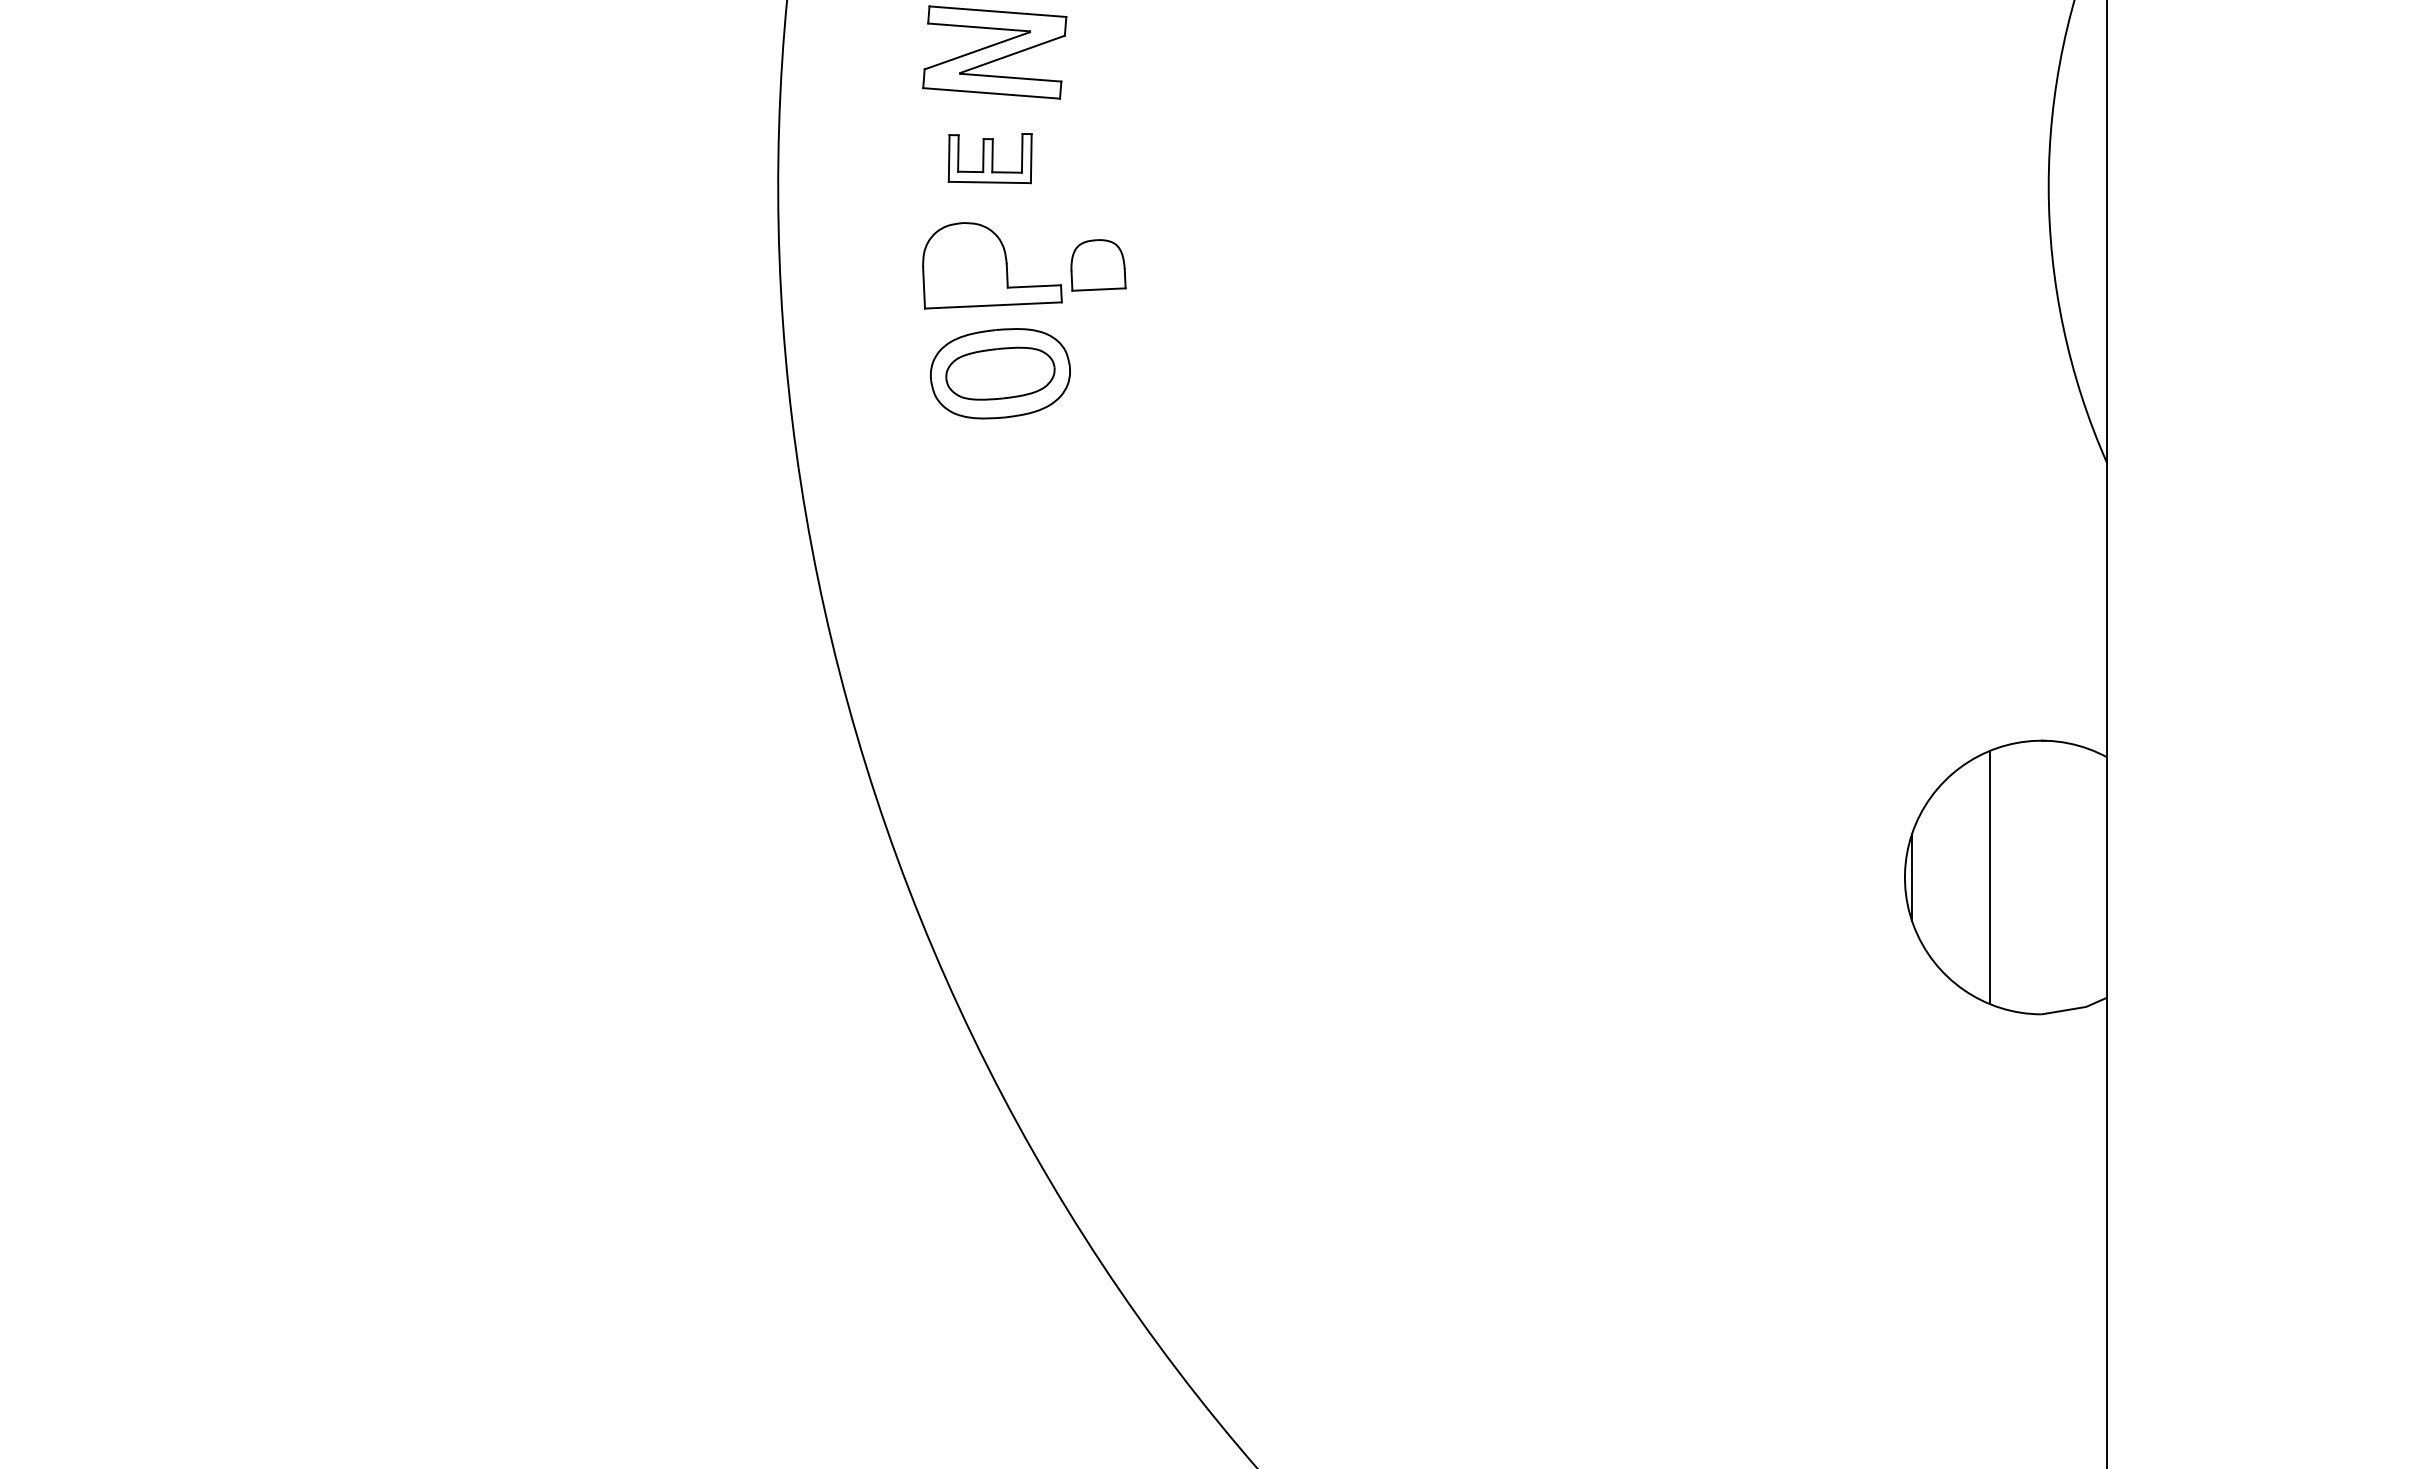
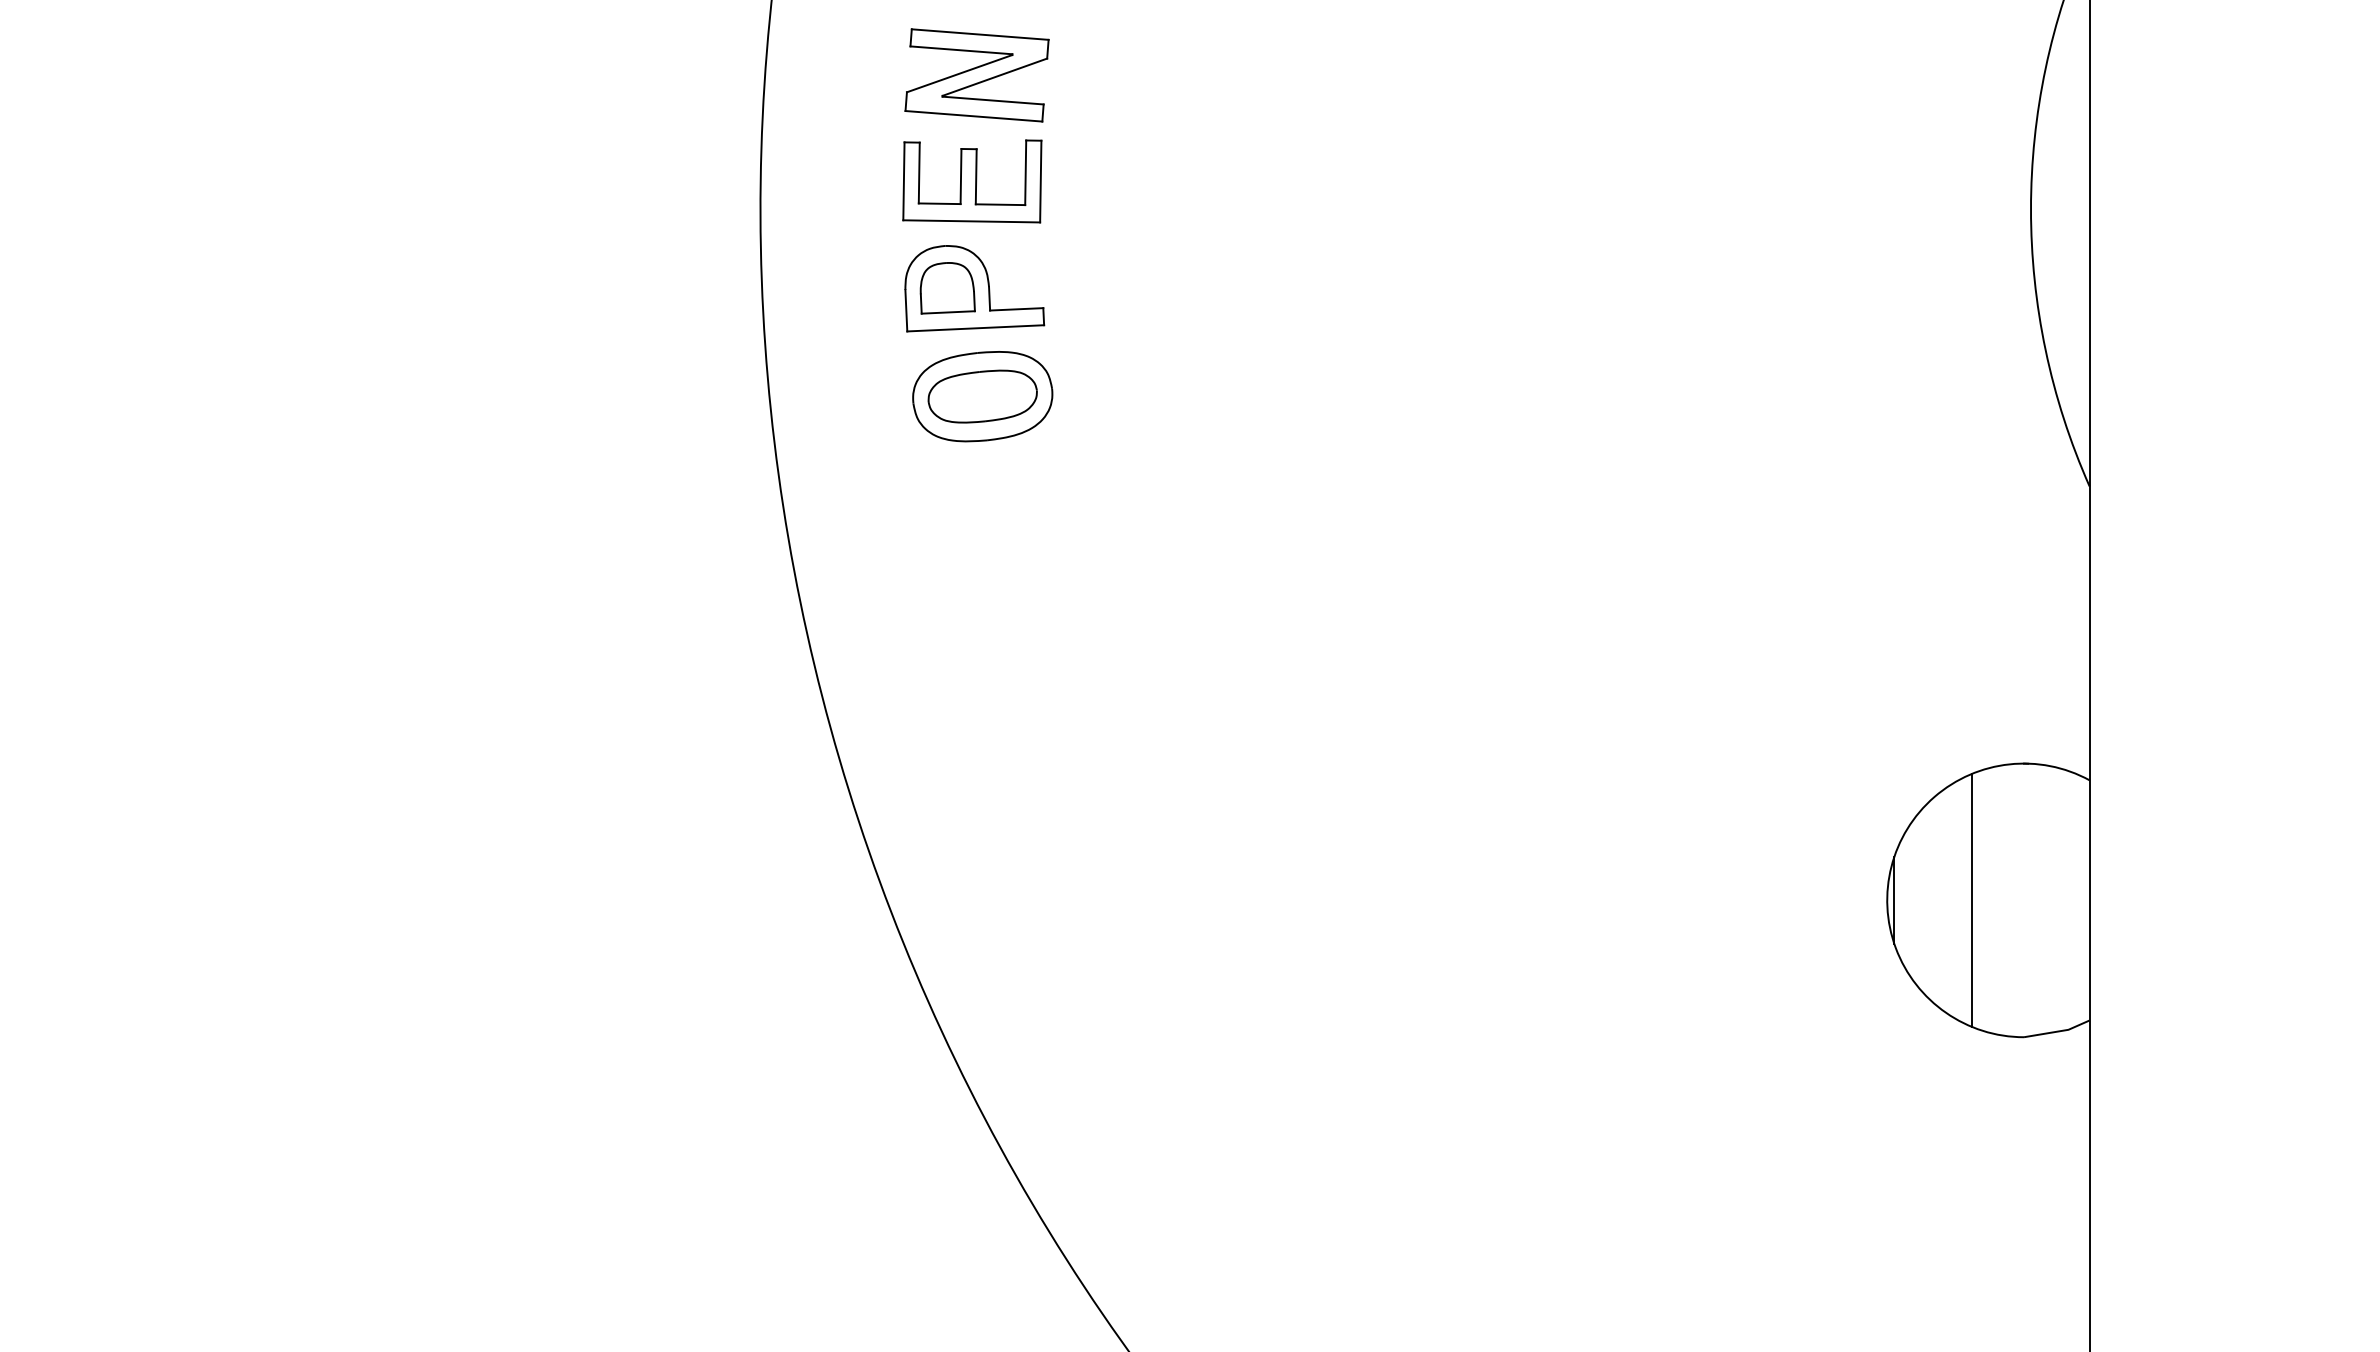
part: (990, 158) -> (972, 181), size x1.67
part: (1098, 265) -> (947, 288), moved

